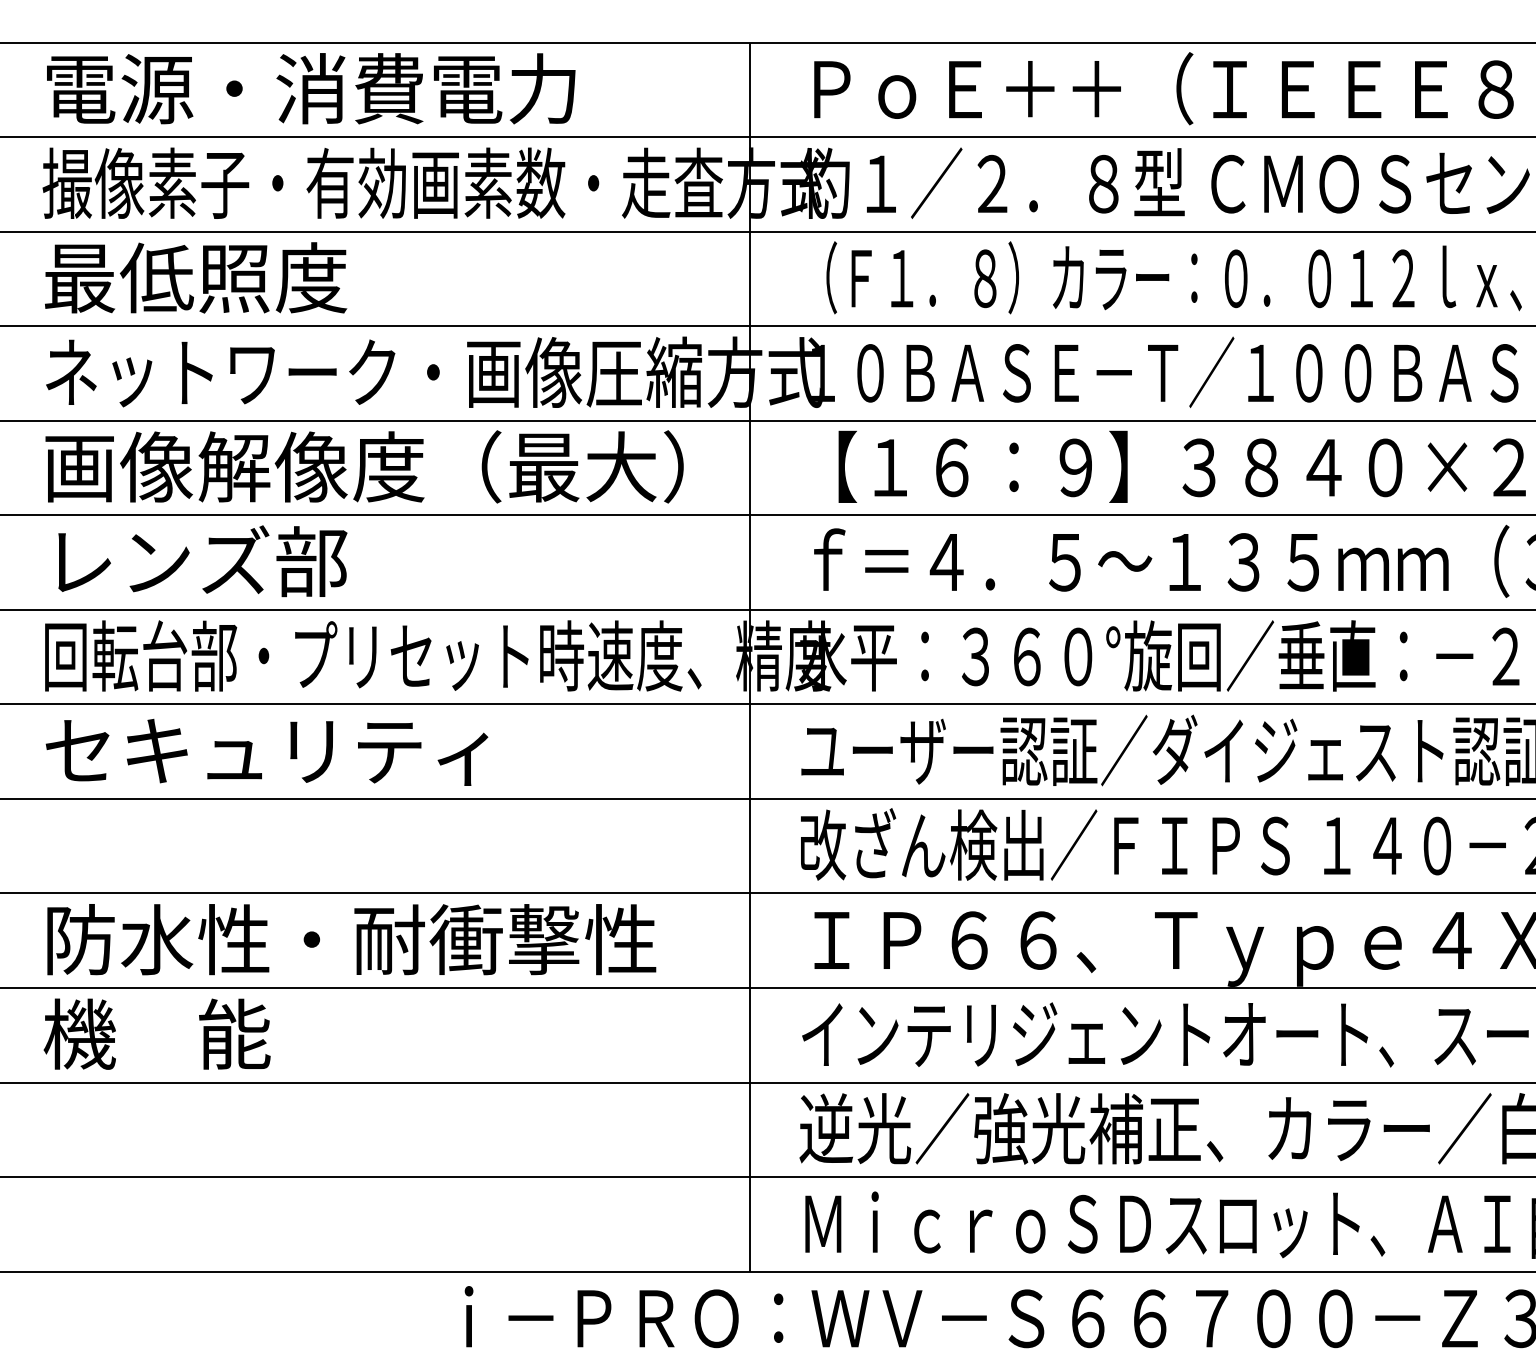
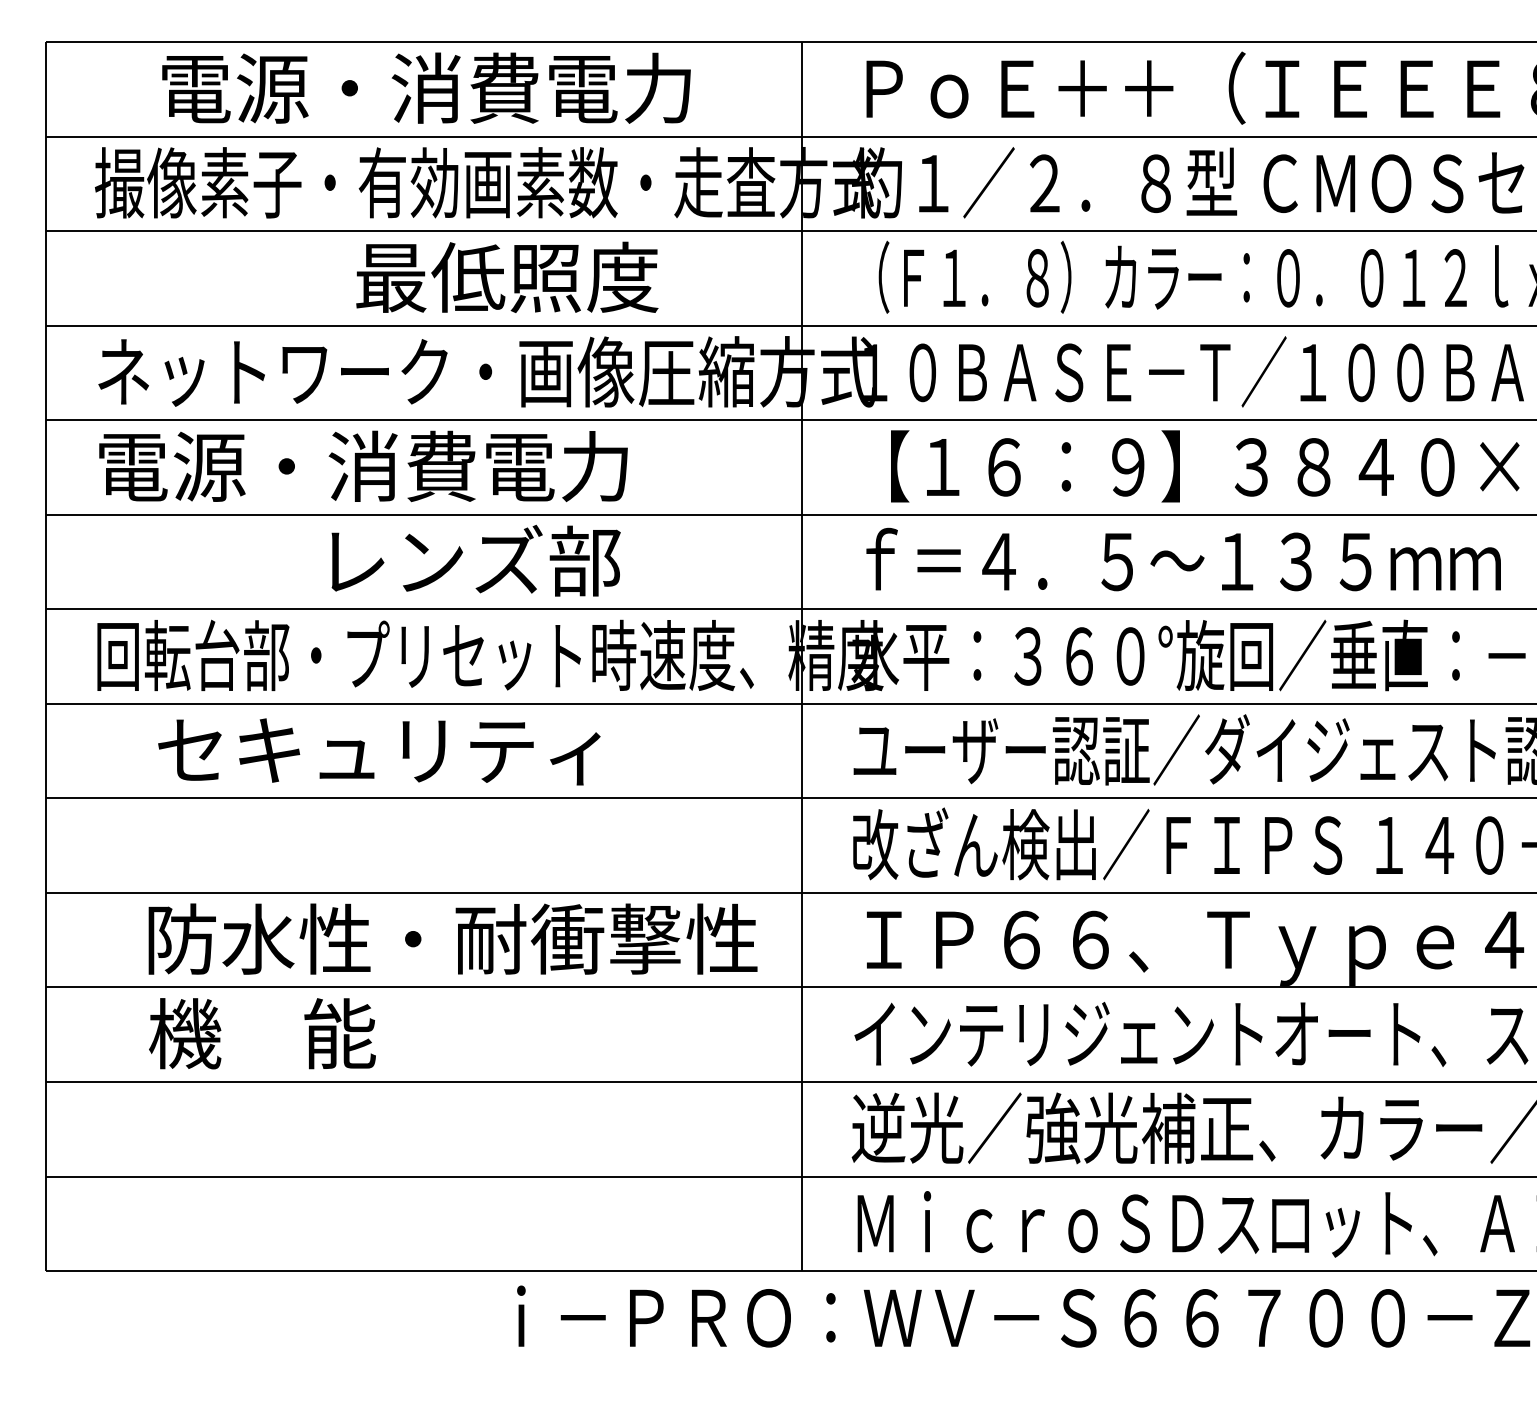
text: (311, 87) -> (426, 87), moved
text: (196, 276) -> (507, 276), moved
text: (364, 465) -> (416, 465), 画像解像度（最大） -> 電源・消費電力
text: (202, 560) -> (475, 560), moved
text: (267, 751) -> (379, 751), moved
text: (351, 938) -> (452, 938), moved
text: (157, 1033) -> (262, 1033), moved

